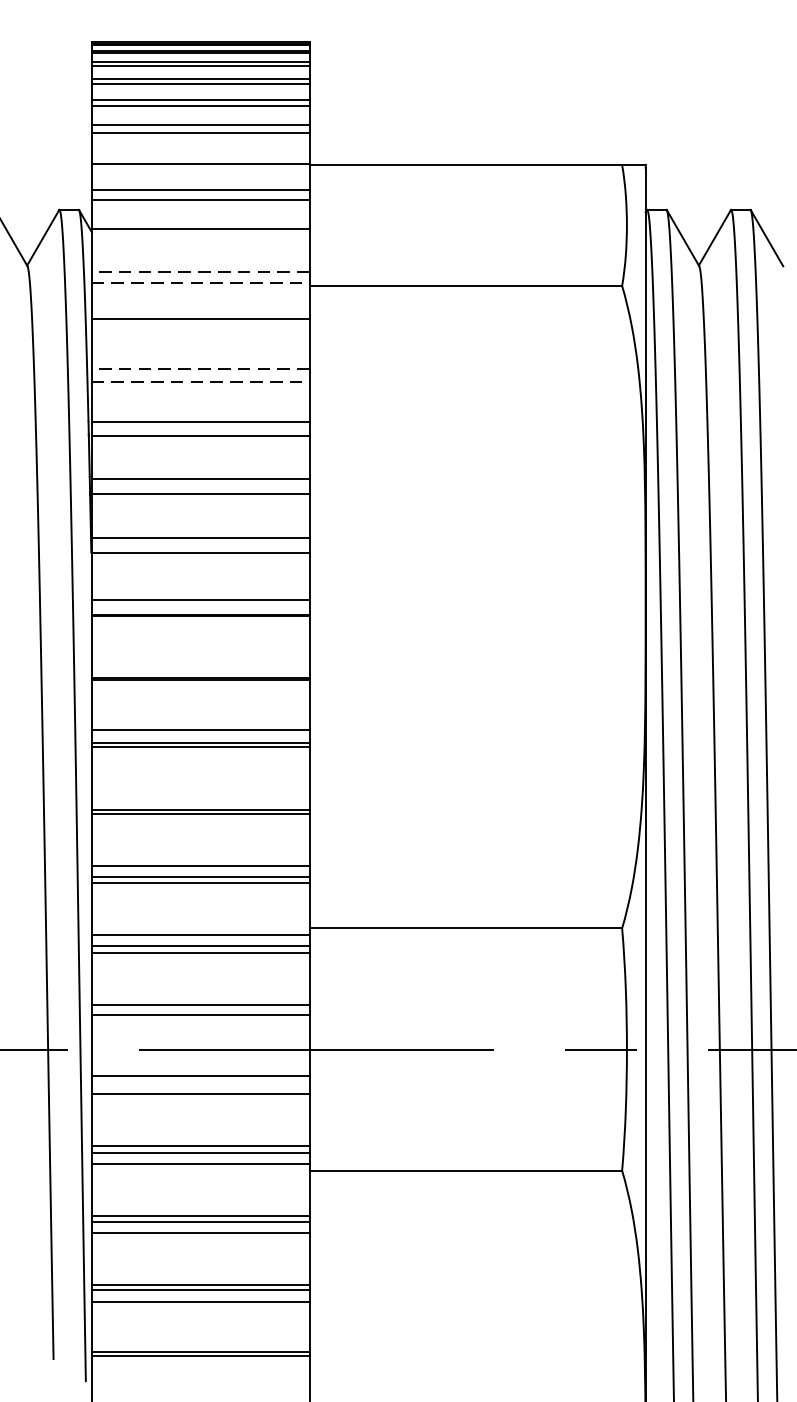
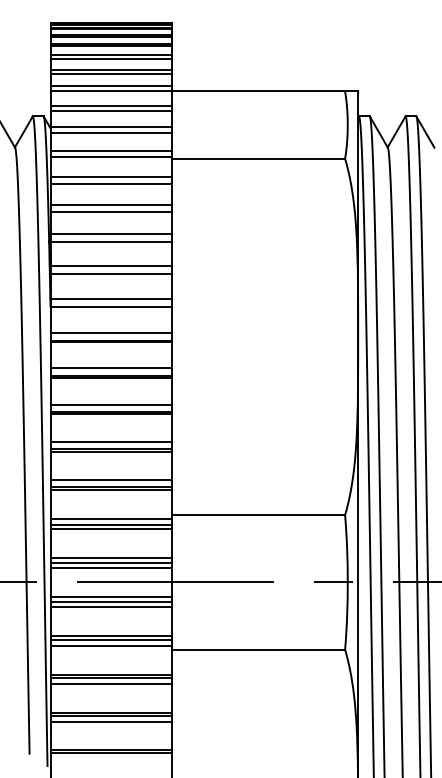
line: (199, 155) -> (110, 86), added
line: (199, 240) -> (110, 133), added
line: (201, 271) -> (111, 150), dashed -> solid
line: (201, 283) -> (111, 157), dashed -> solid
line: (199, 330) -> (110, 183), added
line: (201, 368) -> (111, 204), dashed -> solid
line: (201, 382) -> (111, 212), dashed -> solid
line: (199, 664) -> (110, 368), added
line: (199, 797) -> (110, 442), added
line: (199, 1022) -> (110, 567), added
line: (199, 1083) -> (110, 601), added

